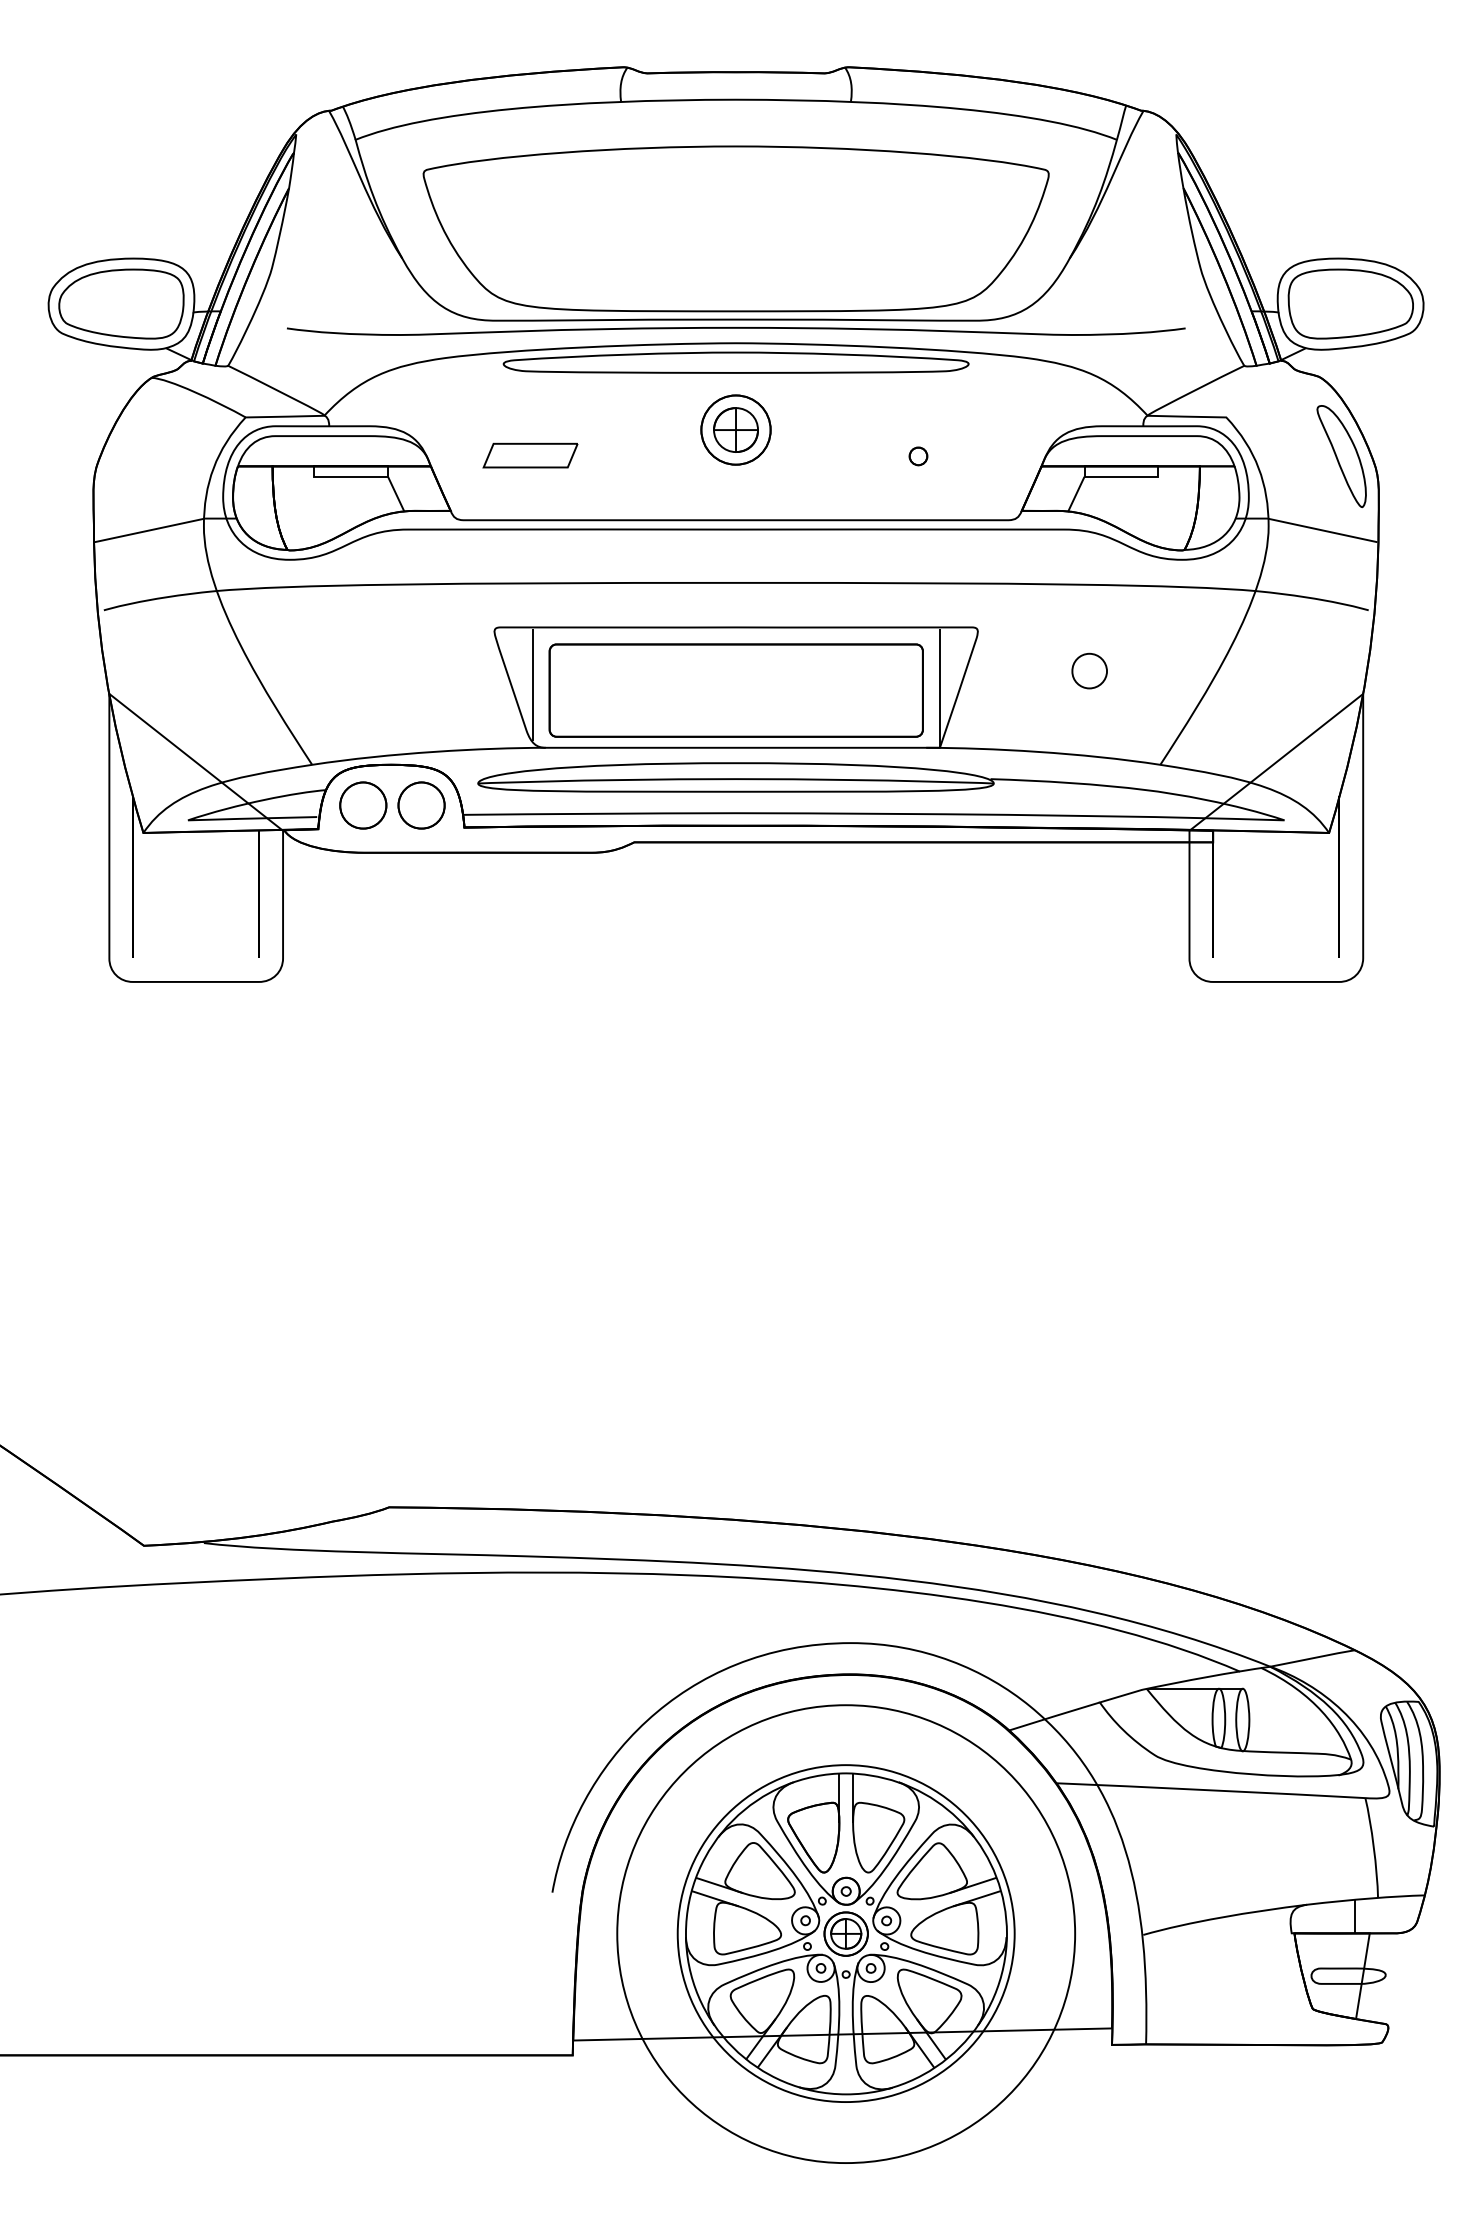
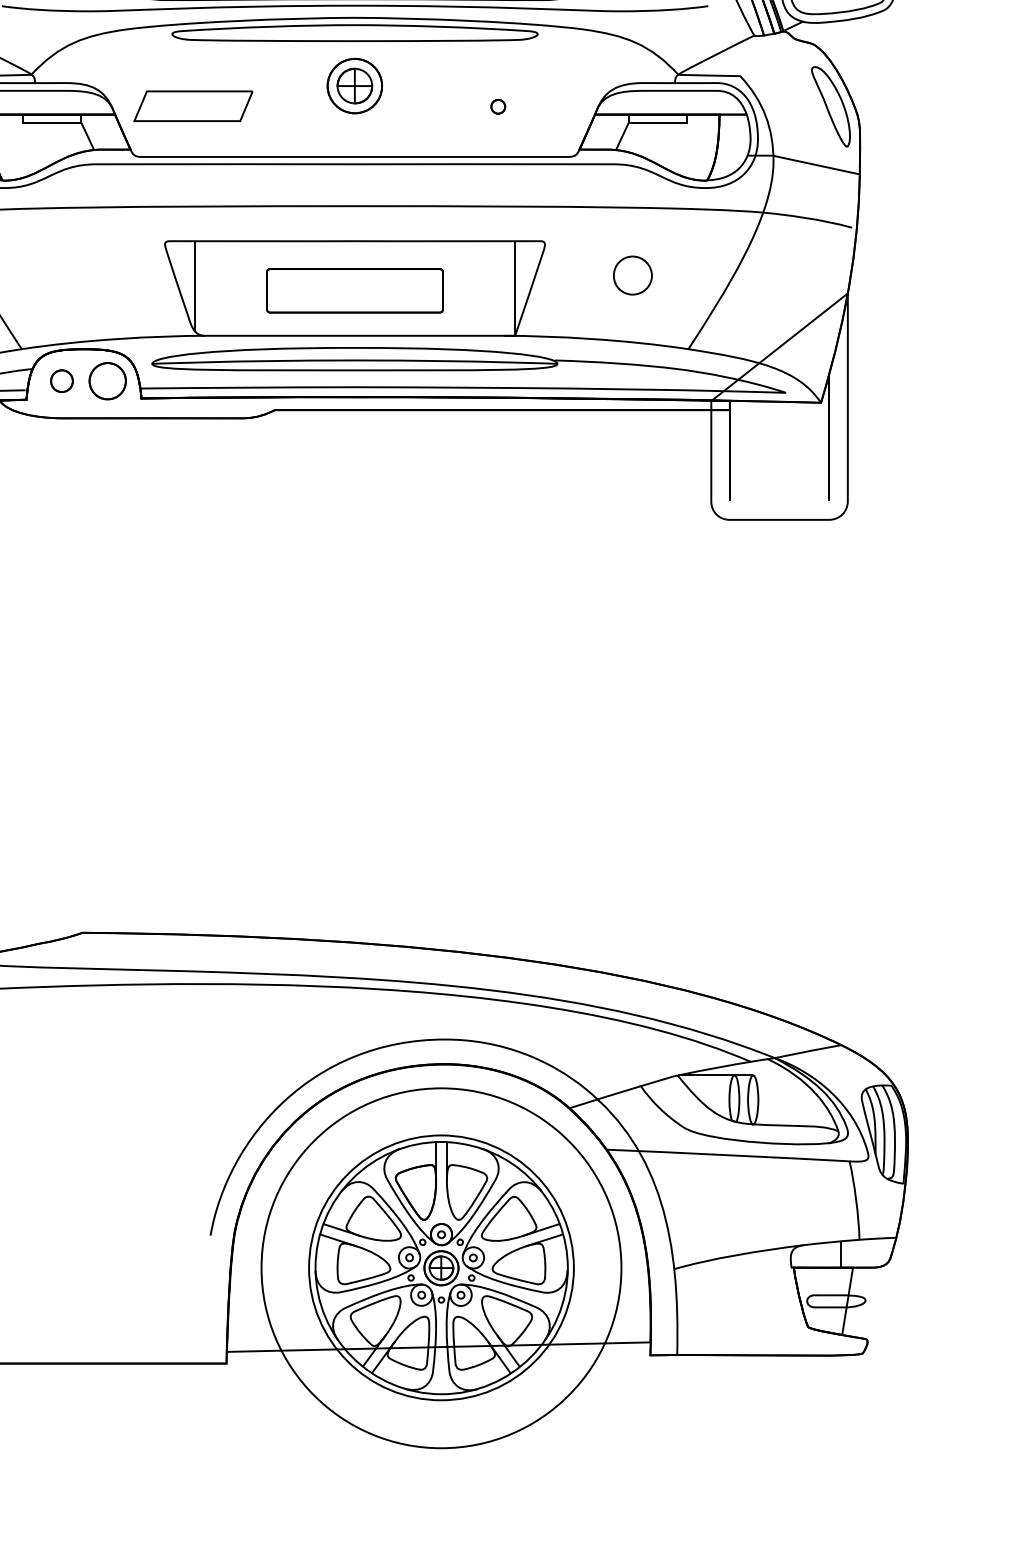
part: (530, 455) -> (193, 106), size x1.6
part: (1089, 670) -> (632, 275), size x1.4
part: (735, 690) -> (354, 290), size x0.6
part: (363, 805) -> (62, 381), size x0.6

